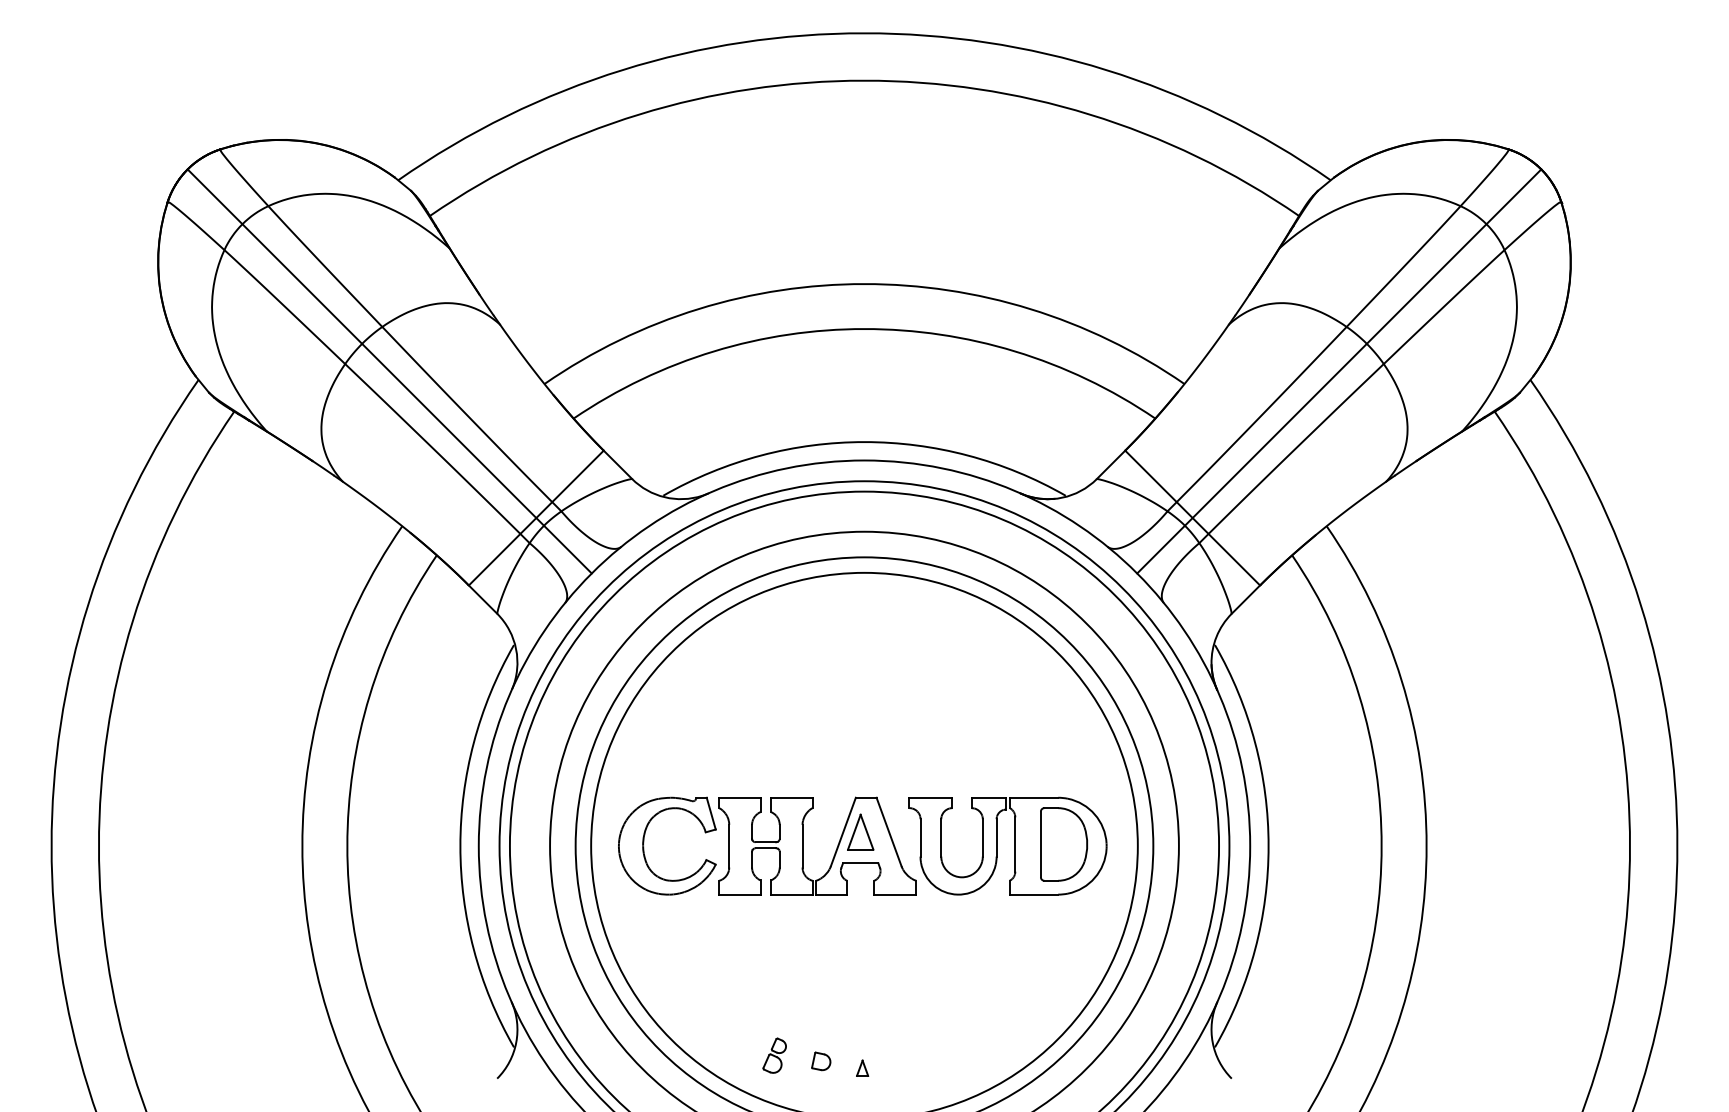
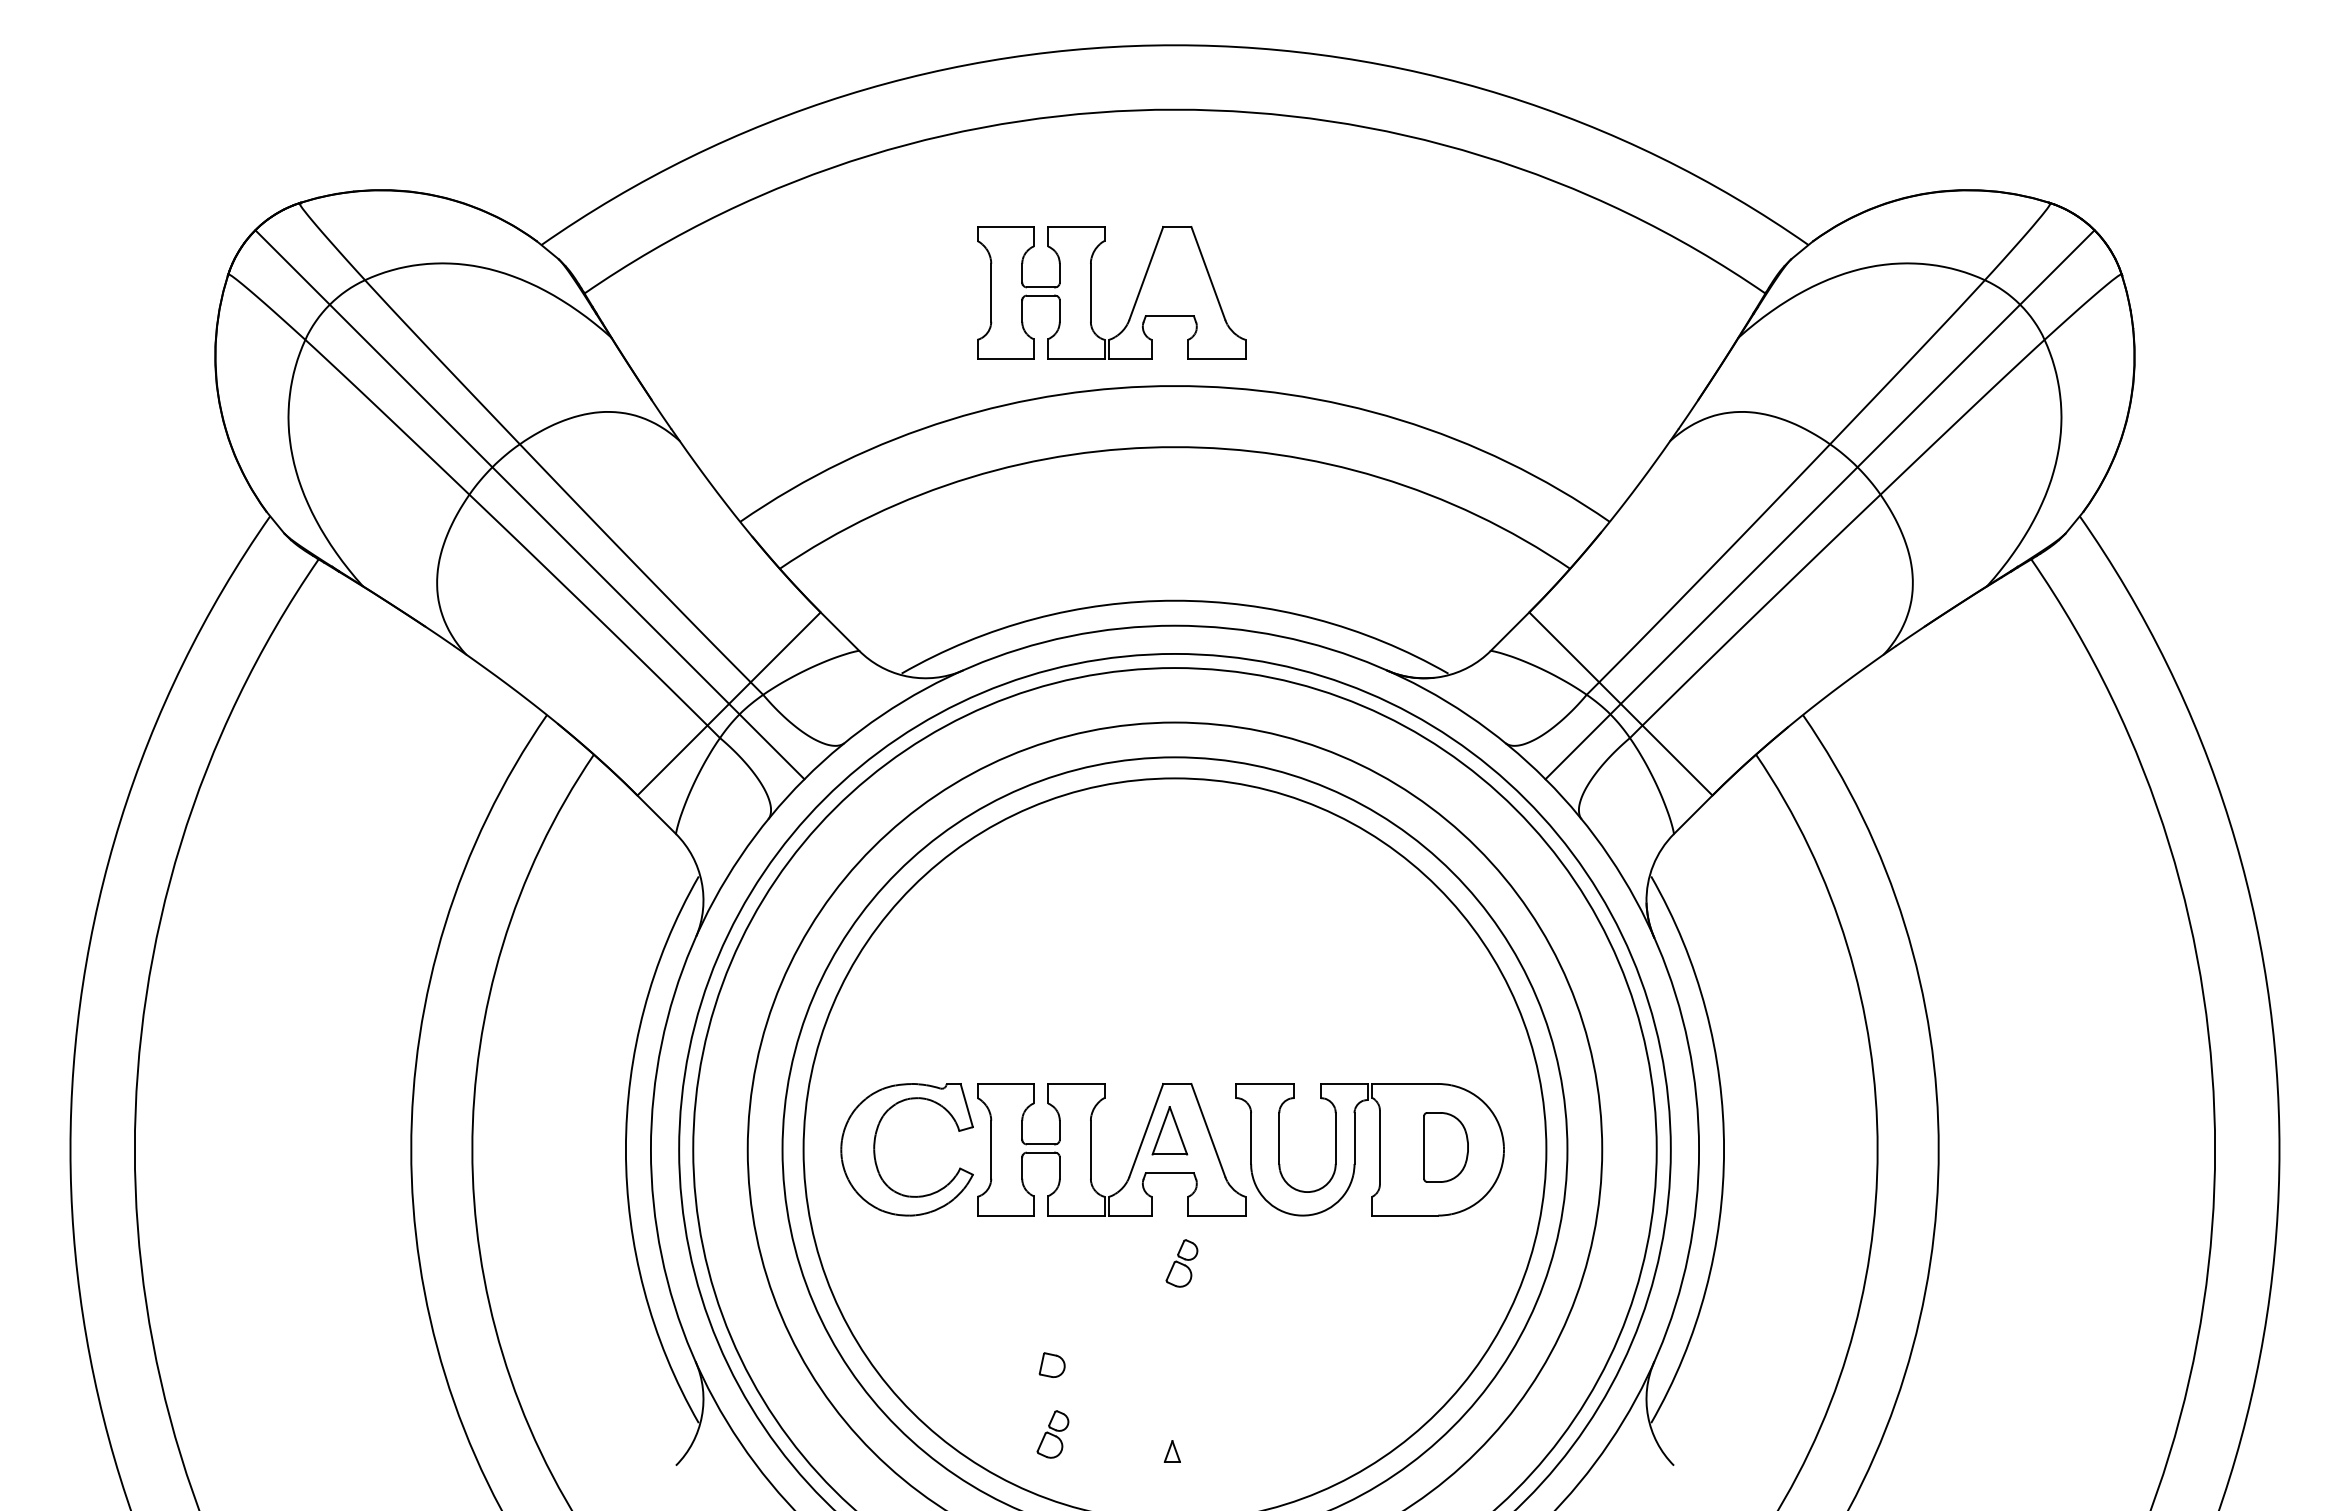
part: (803, 215) -> (1091, 292), added
part: (1063, 844) -> (1445, 1147), size x0.7
part: (869, 929) -> (1181, 1263), added
part: (820, 1060) -> (1051, 1364), moved

